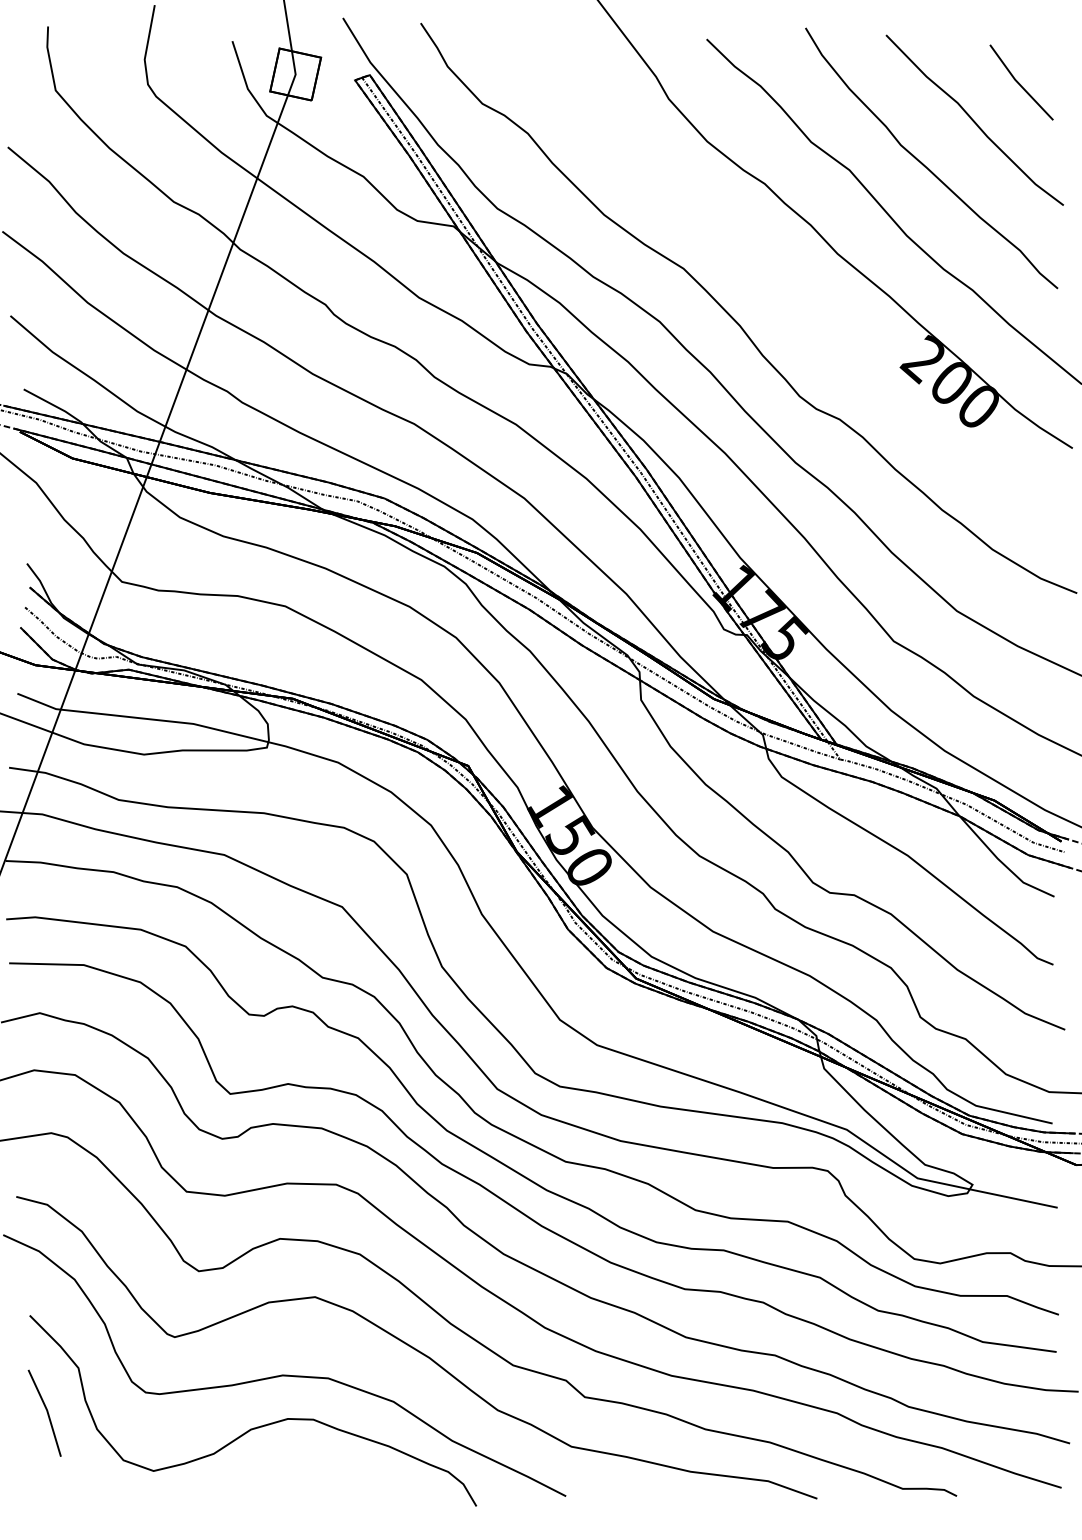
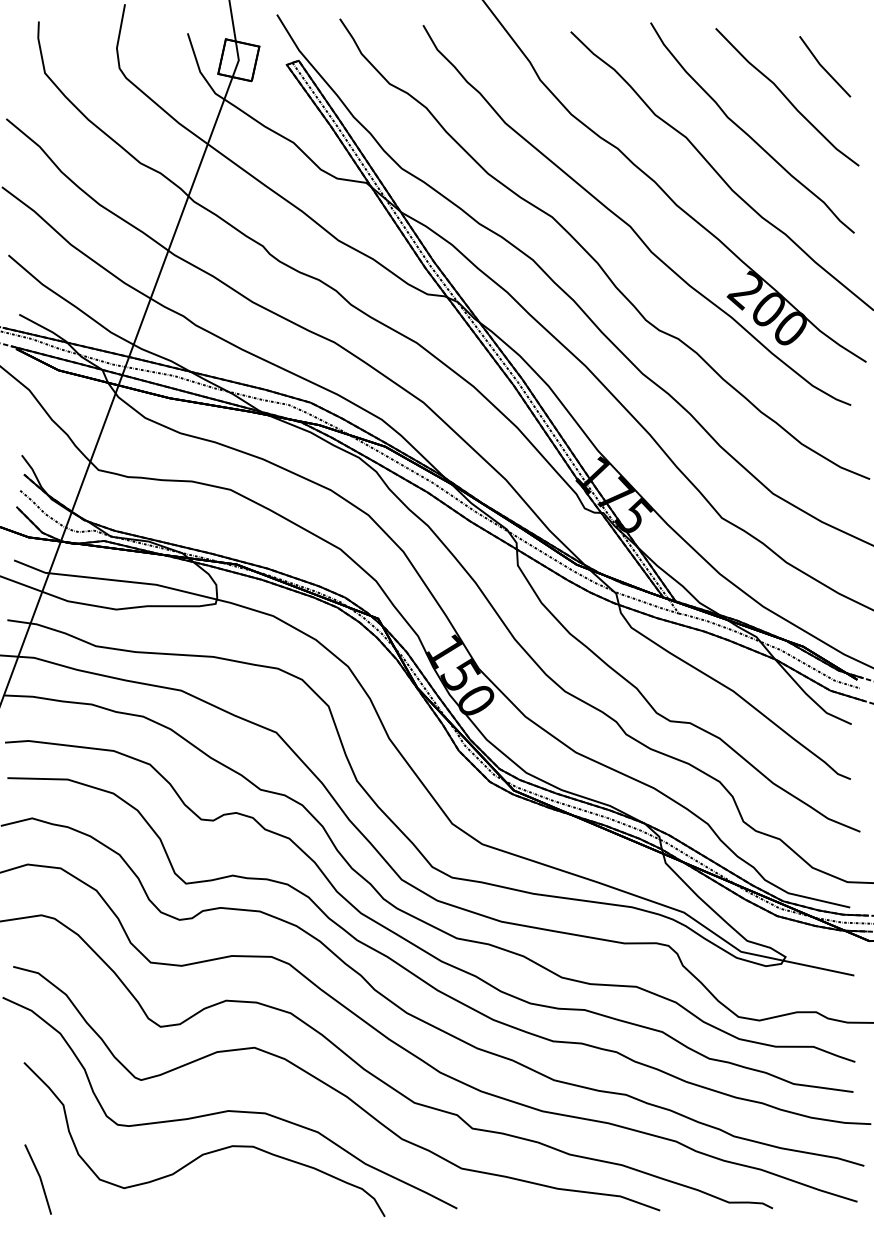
curve: (778, 276) -> (628, 223), added
line: (46, 1413) -> (39, 1179), moved

